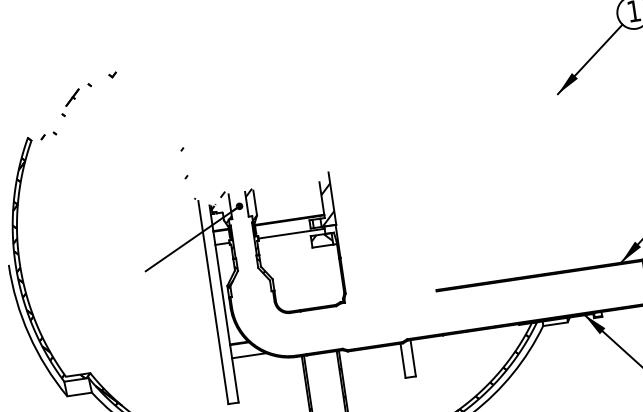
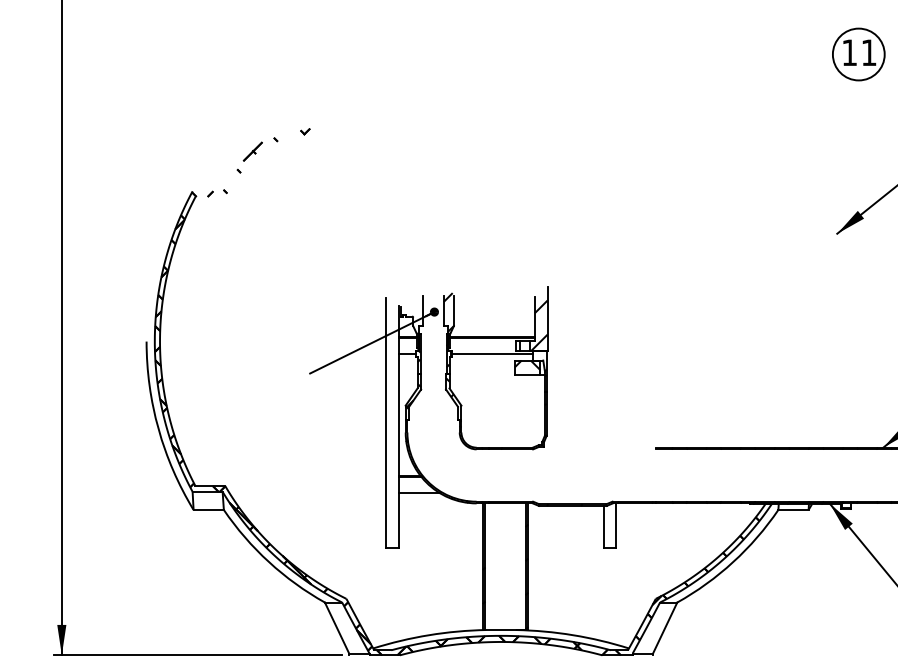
hatch: (206, 184) -> (398, 280), removed

